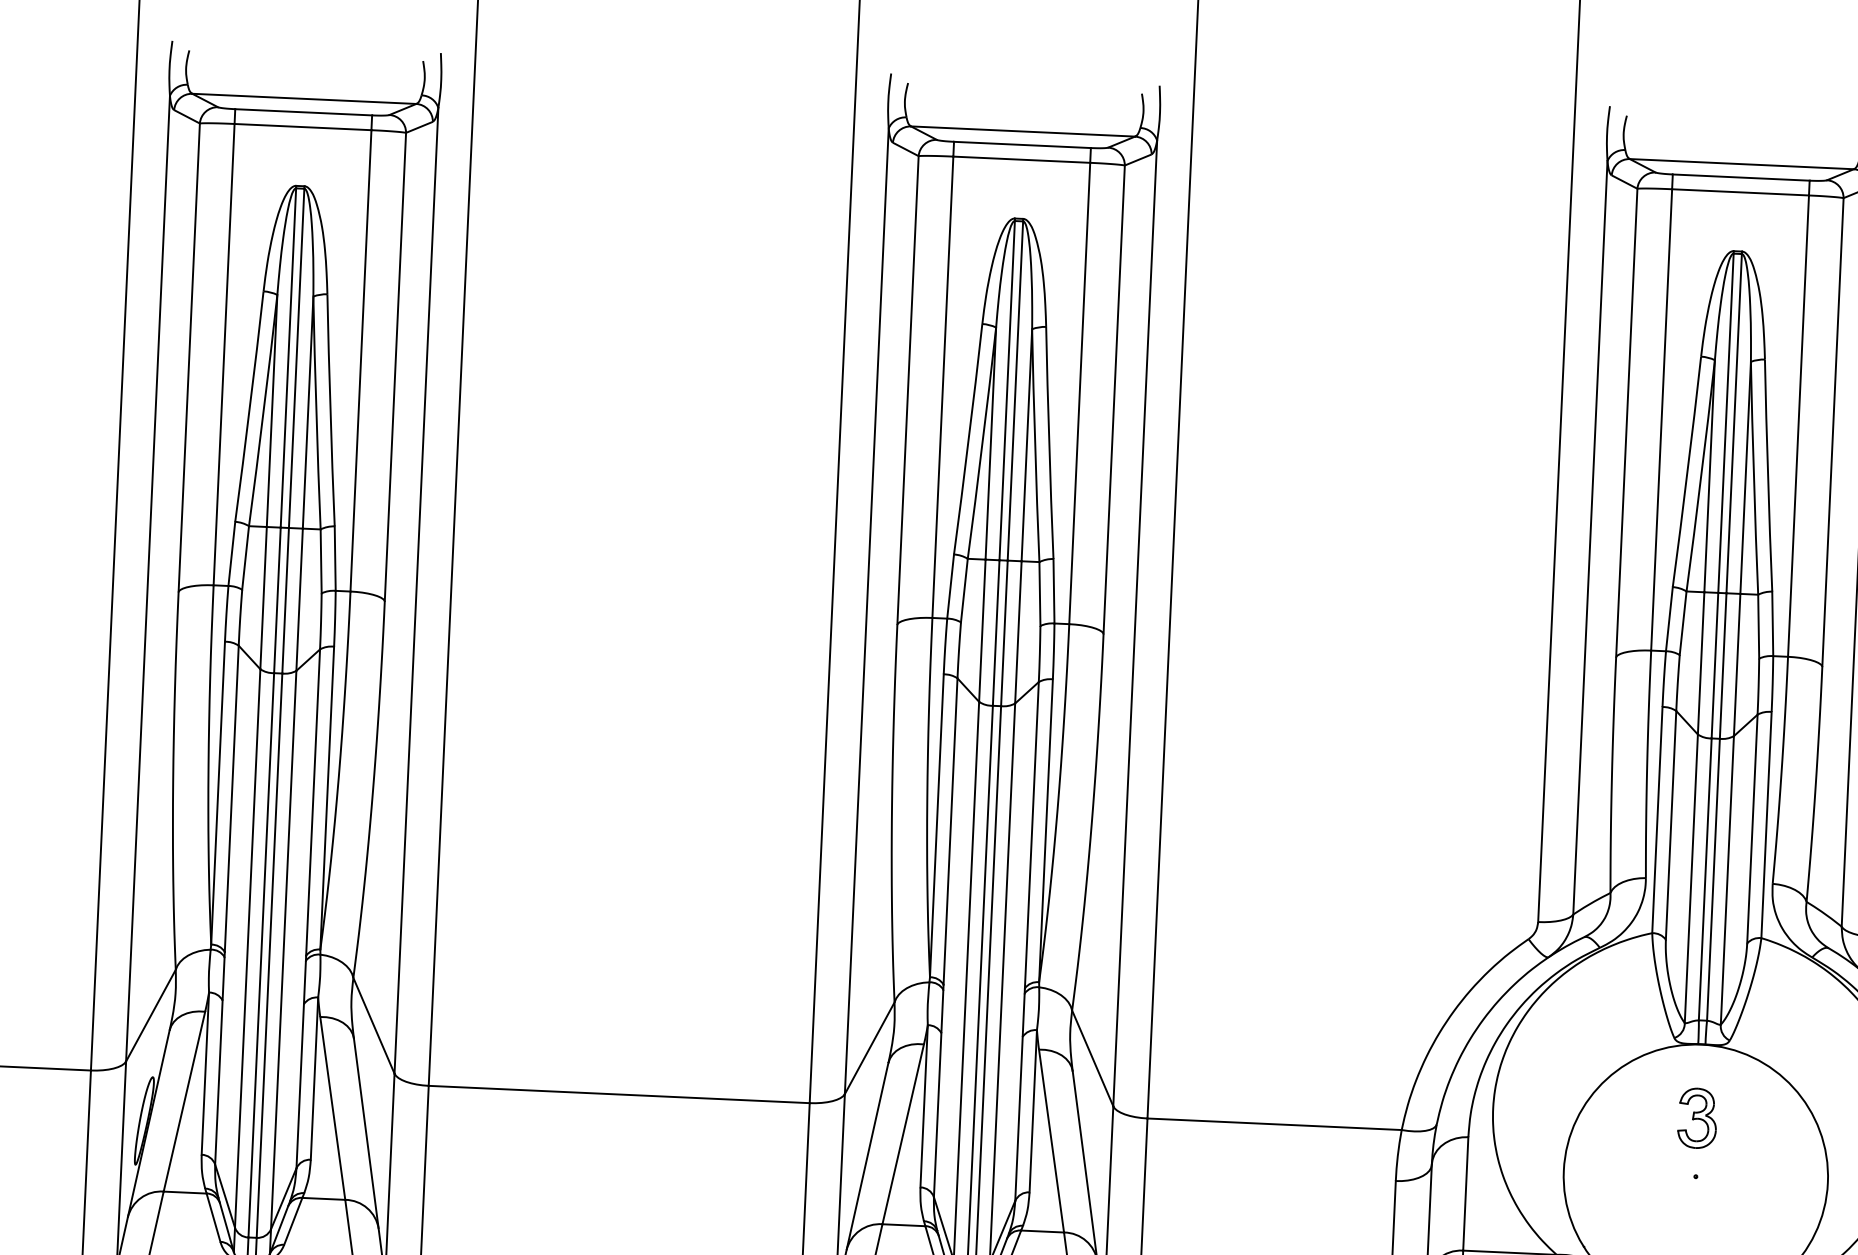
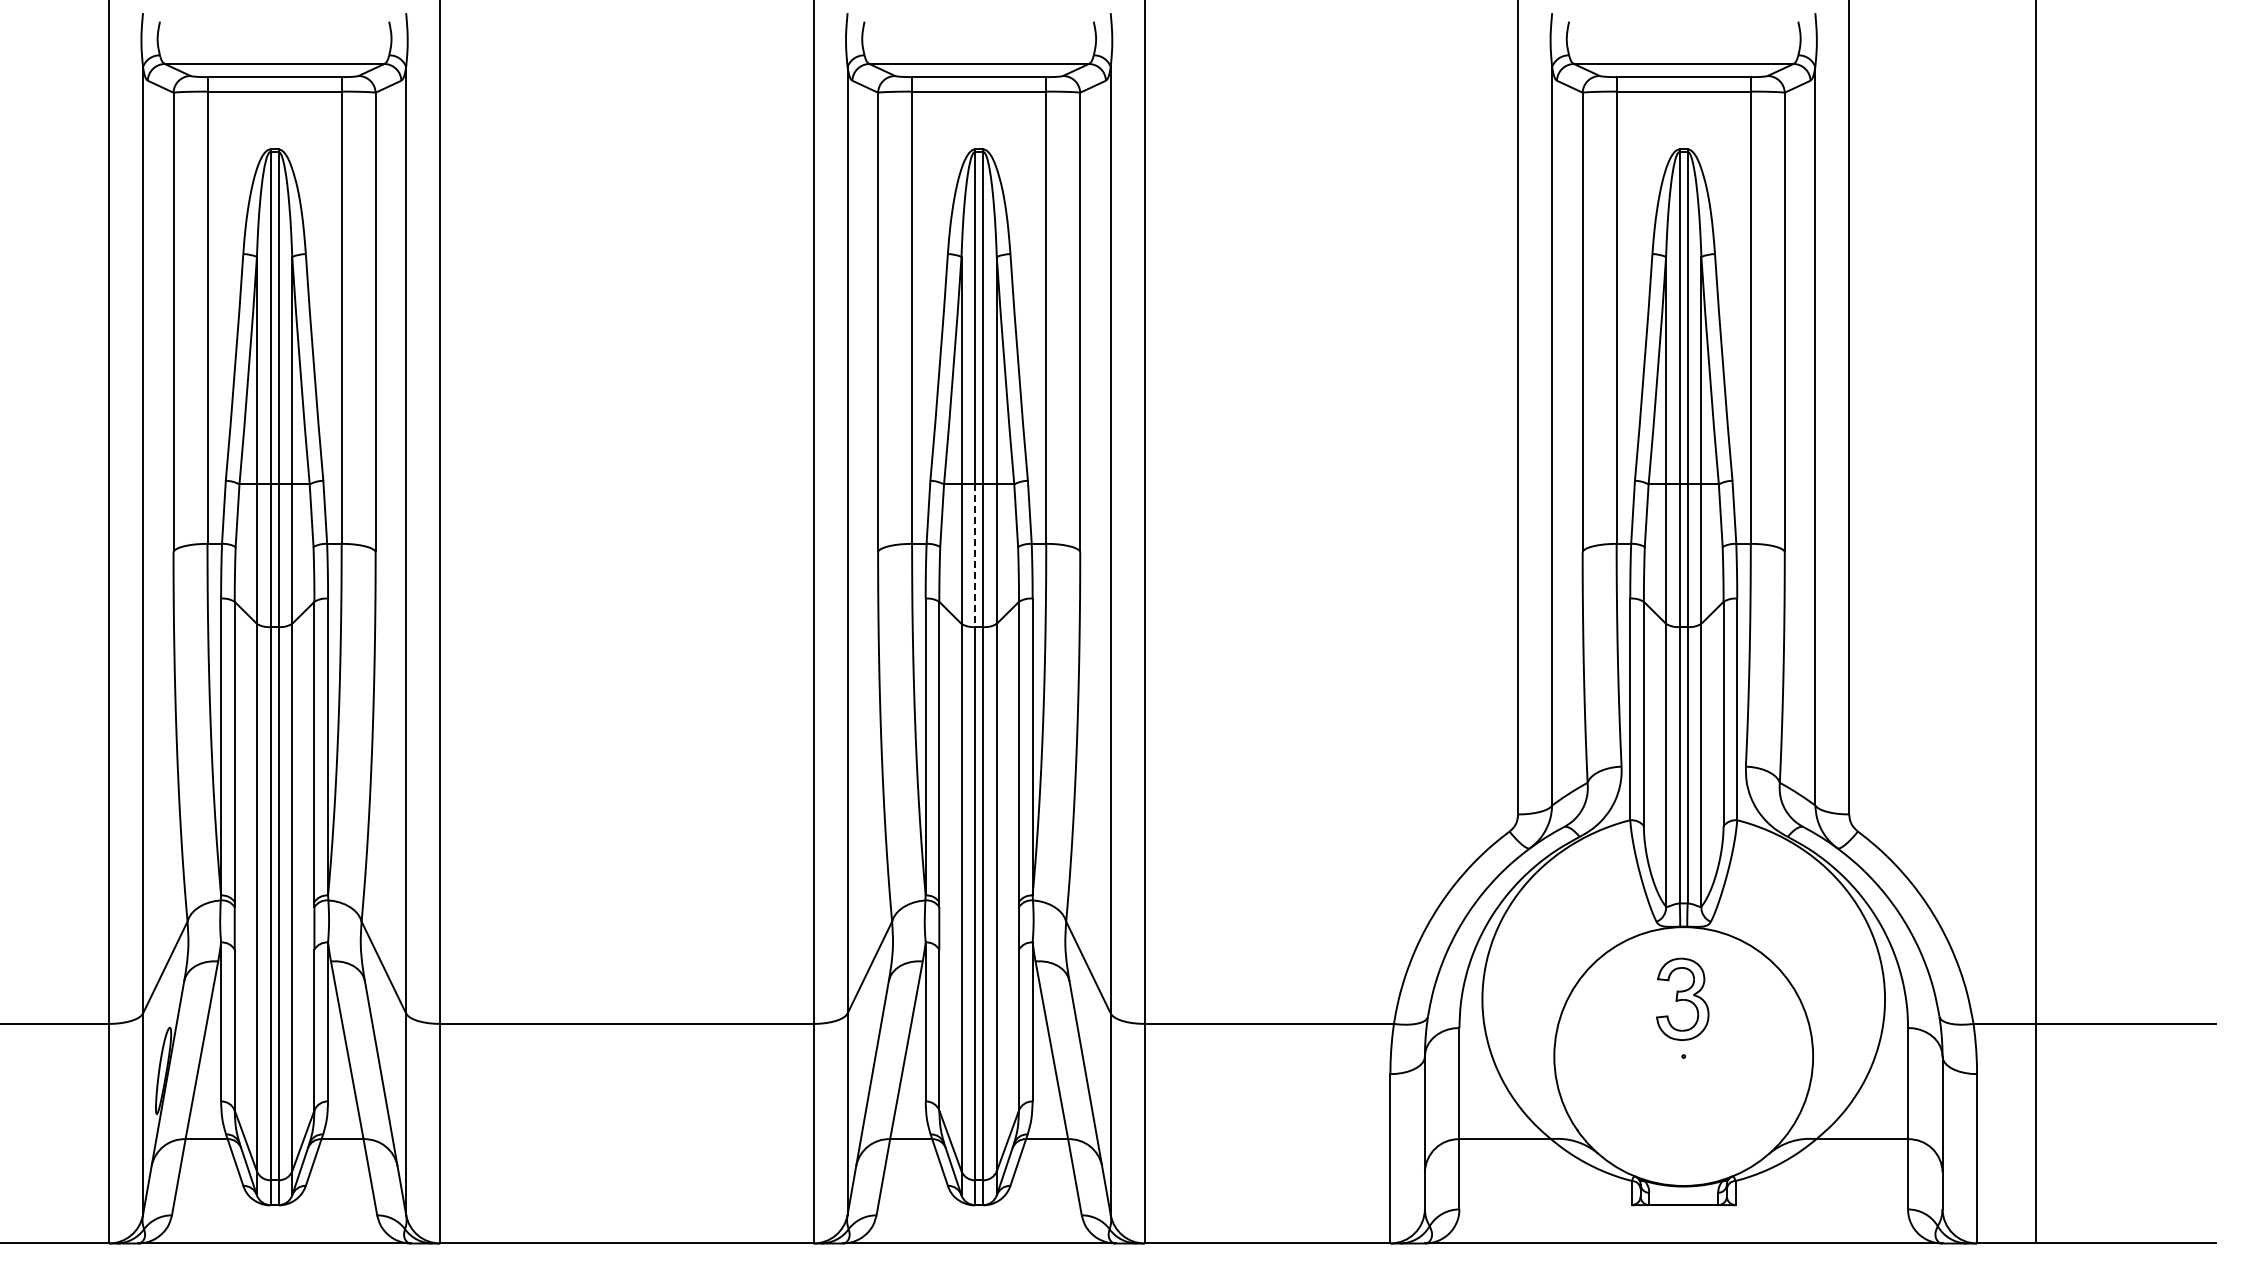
line: (996, 633) -> (975, 556), solid -> dashed
part: (1697, 1118) -> (1682, 999), size x1.4

